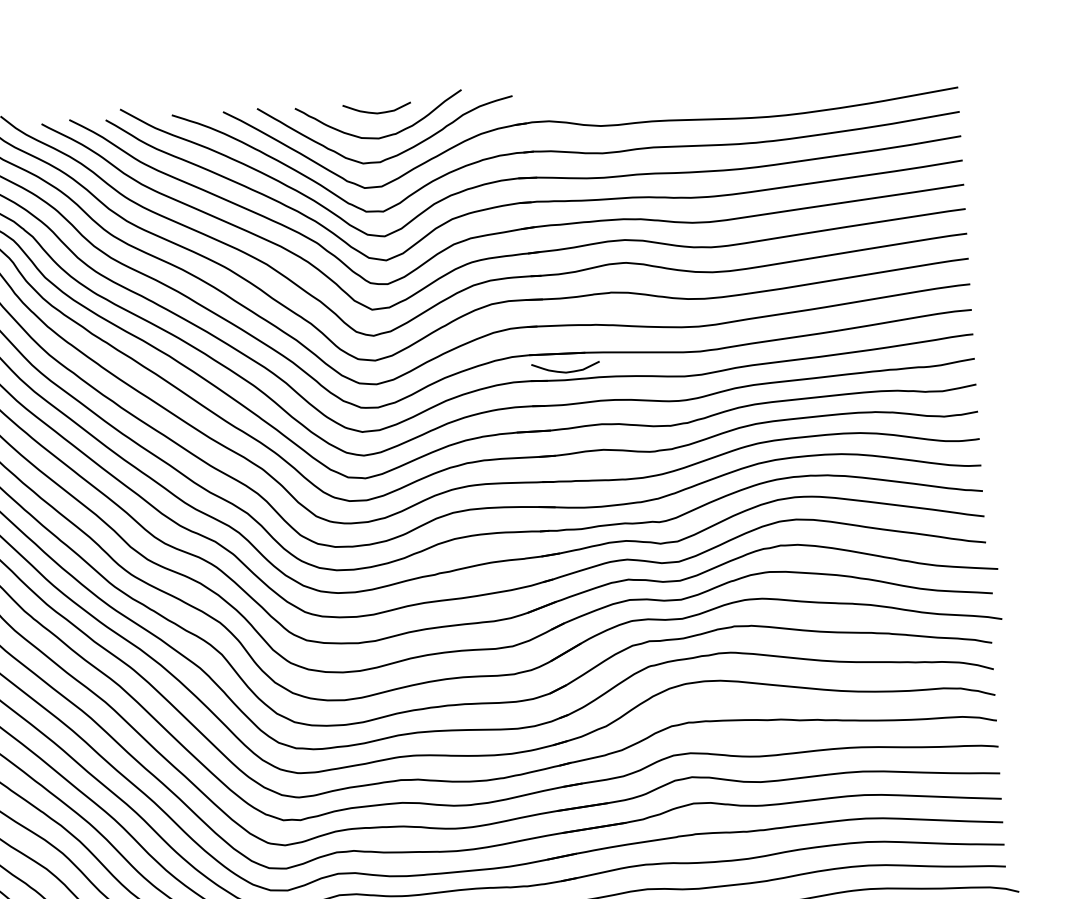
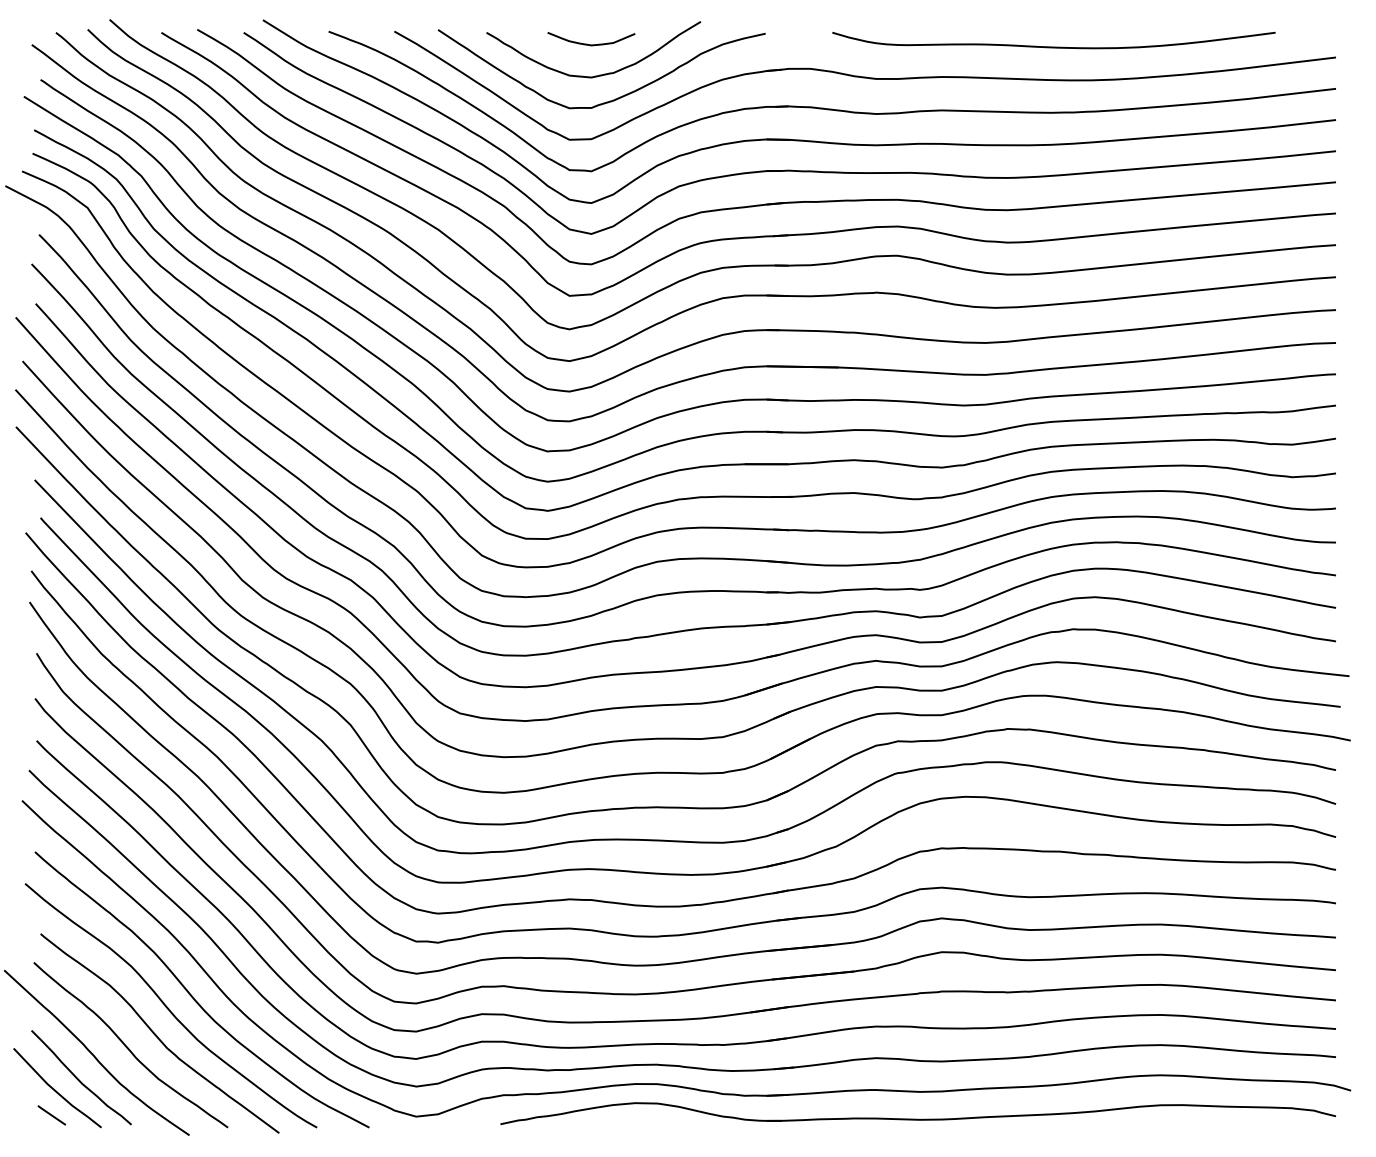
curve: (737, 92) -> (1053, 46), added
curve: (566, 371) -> (812, 390), removed

